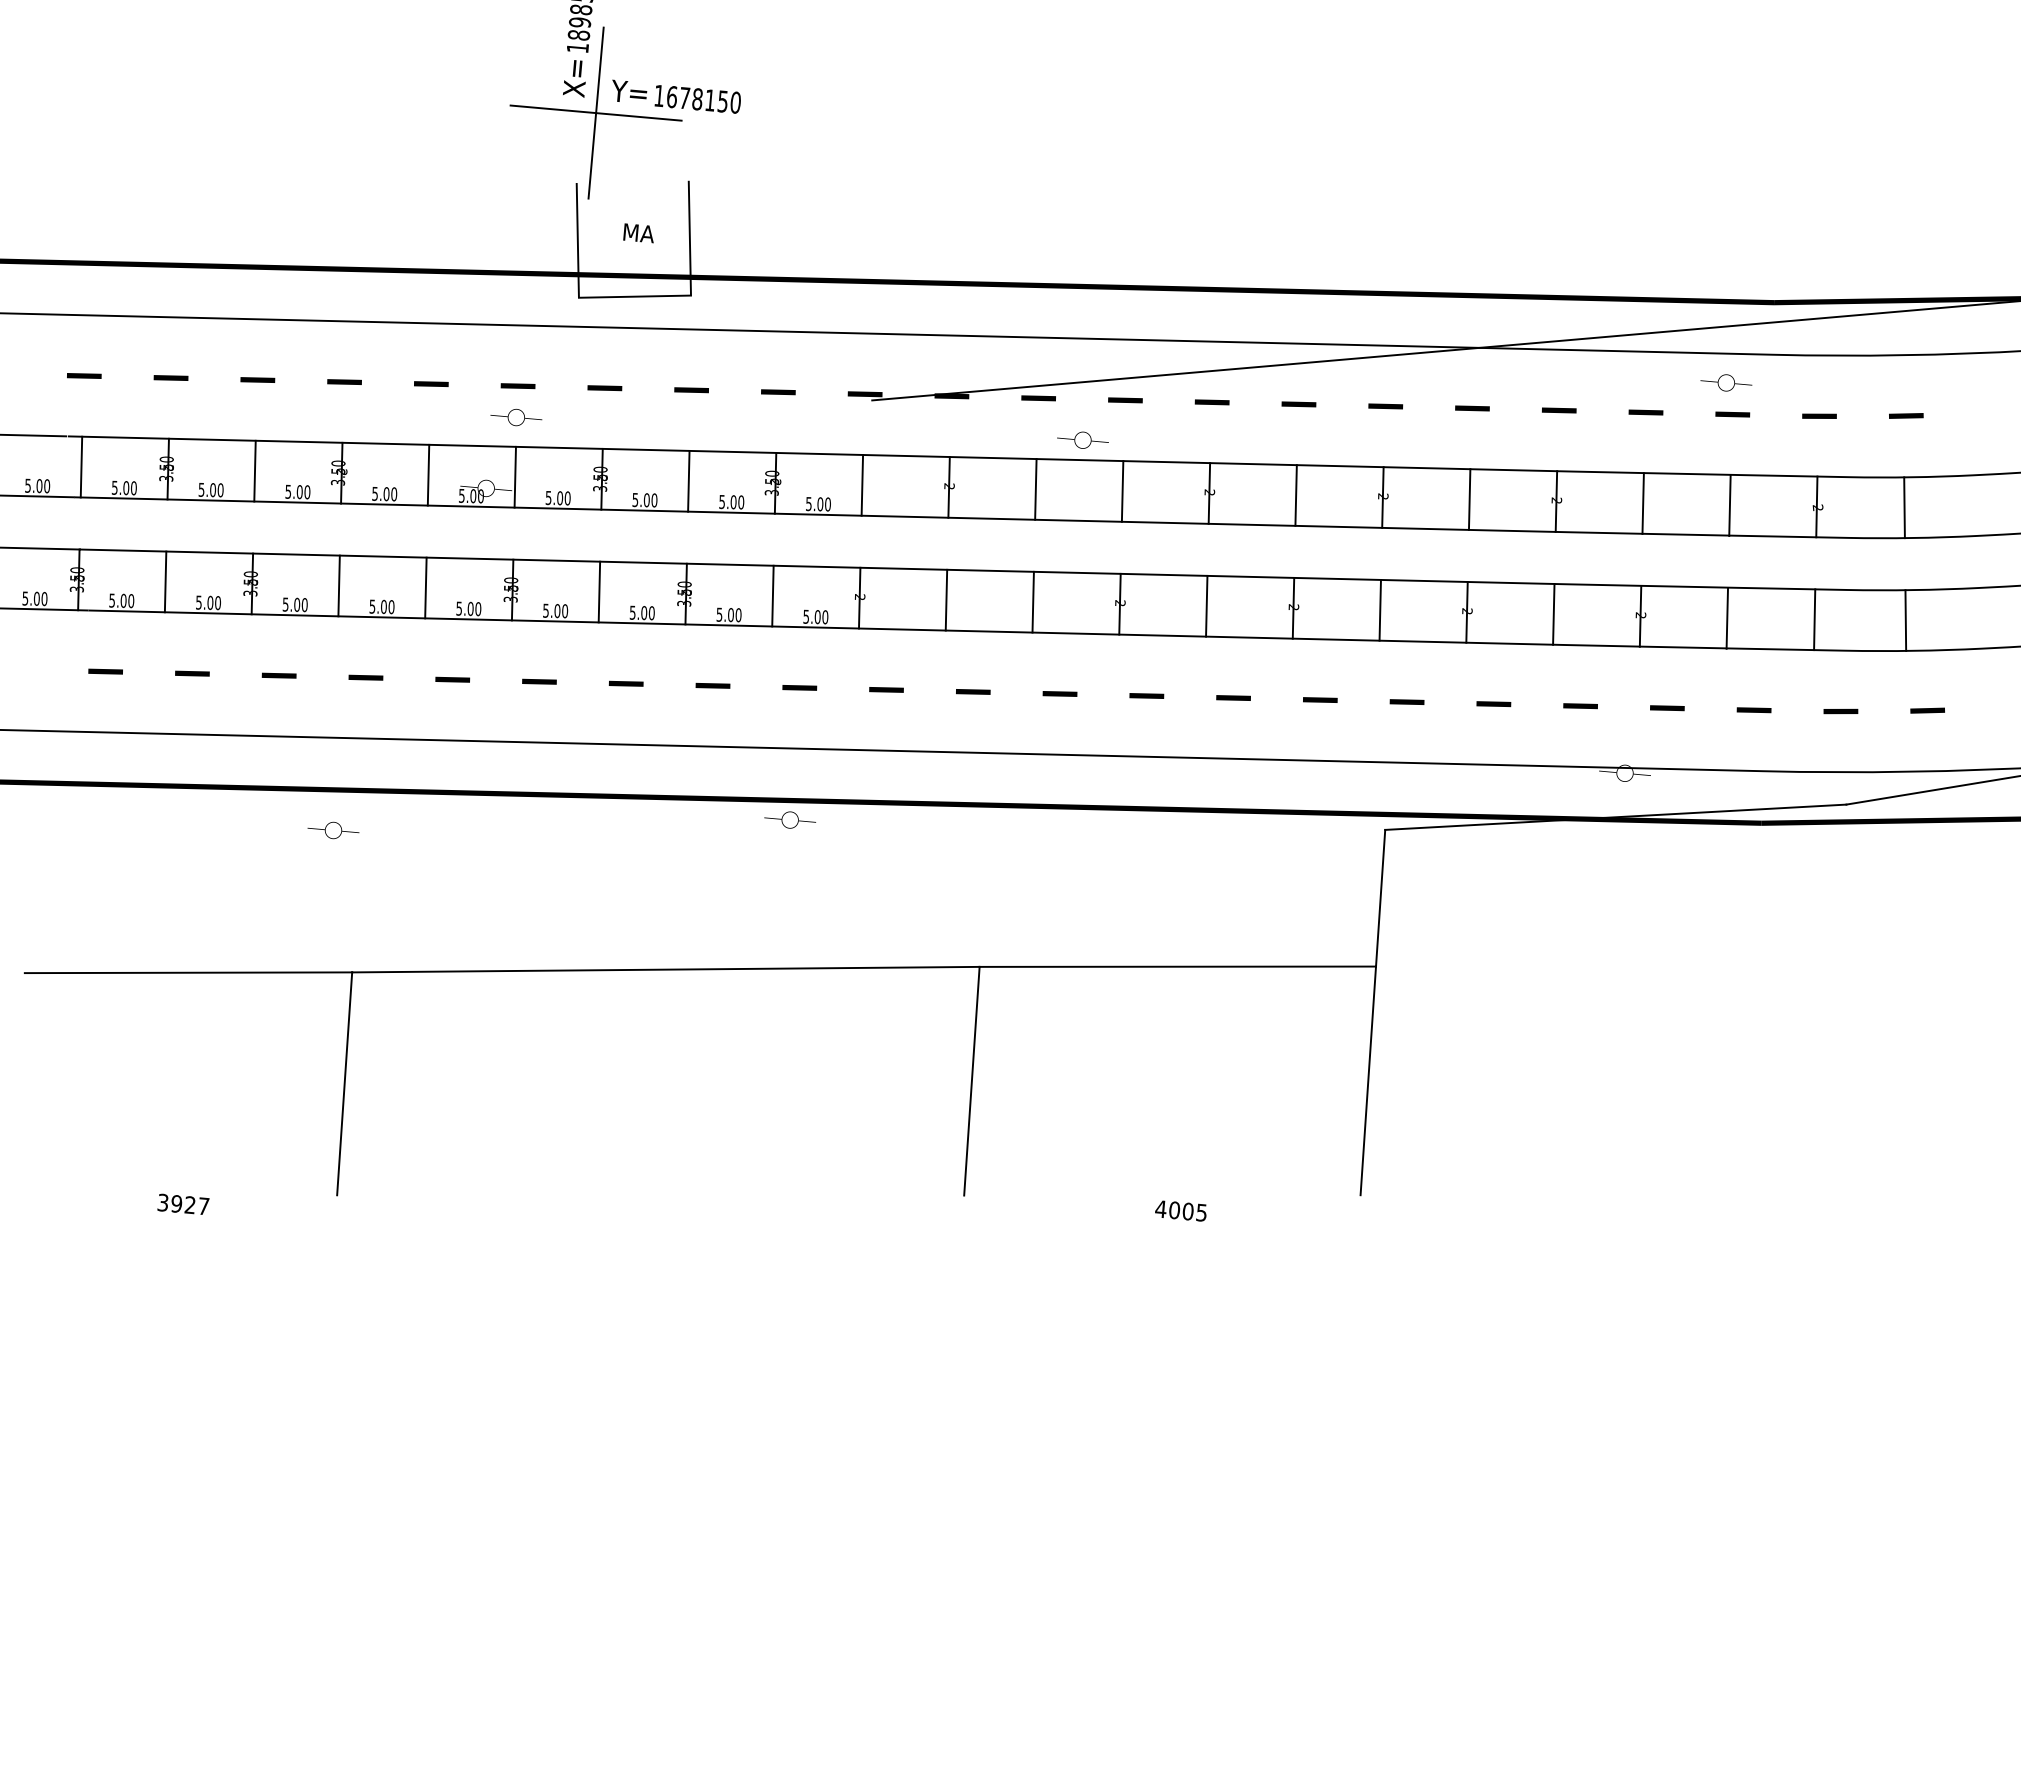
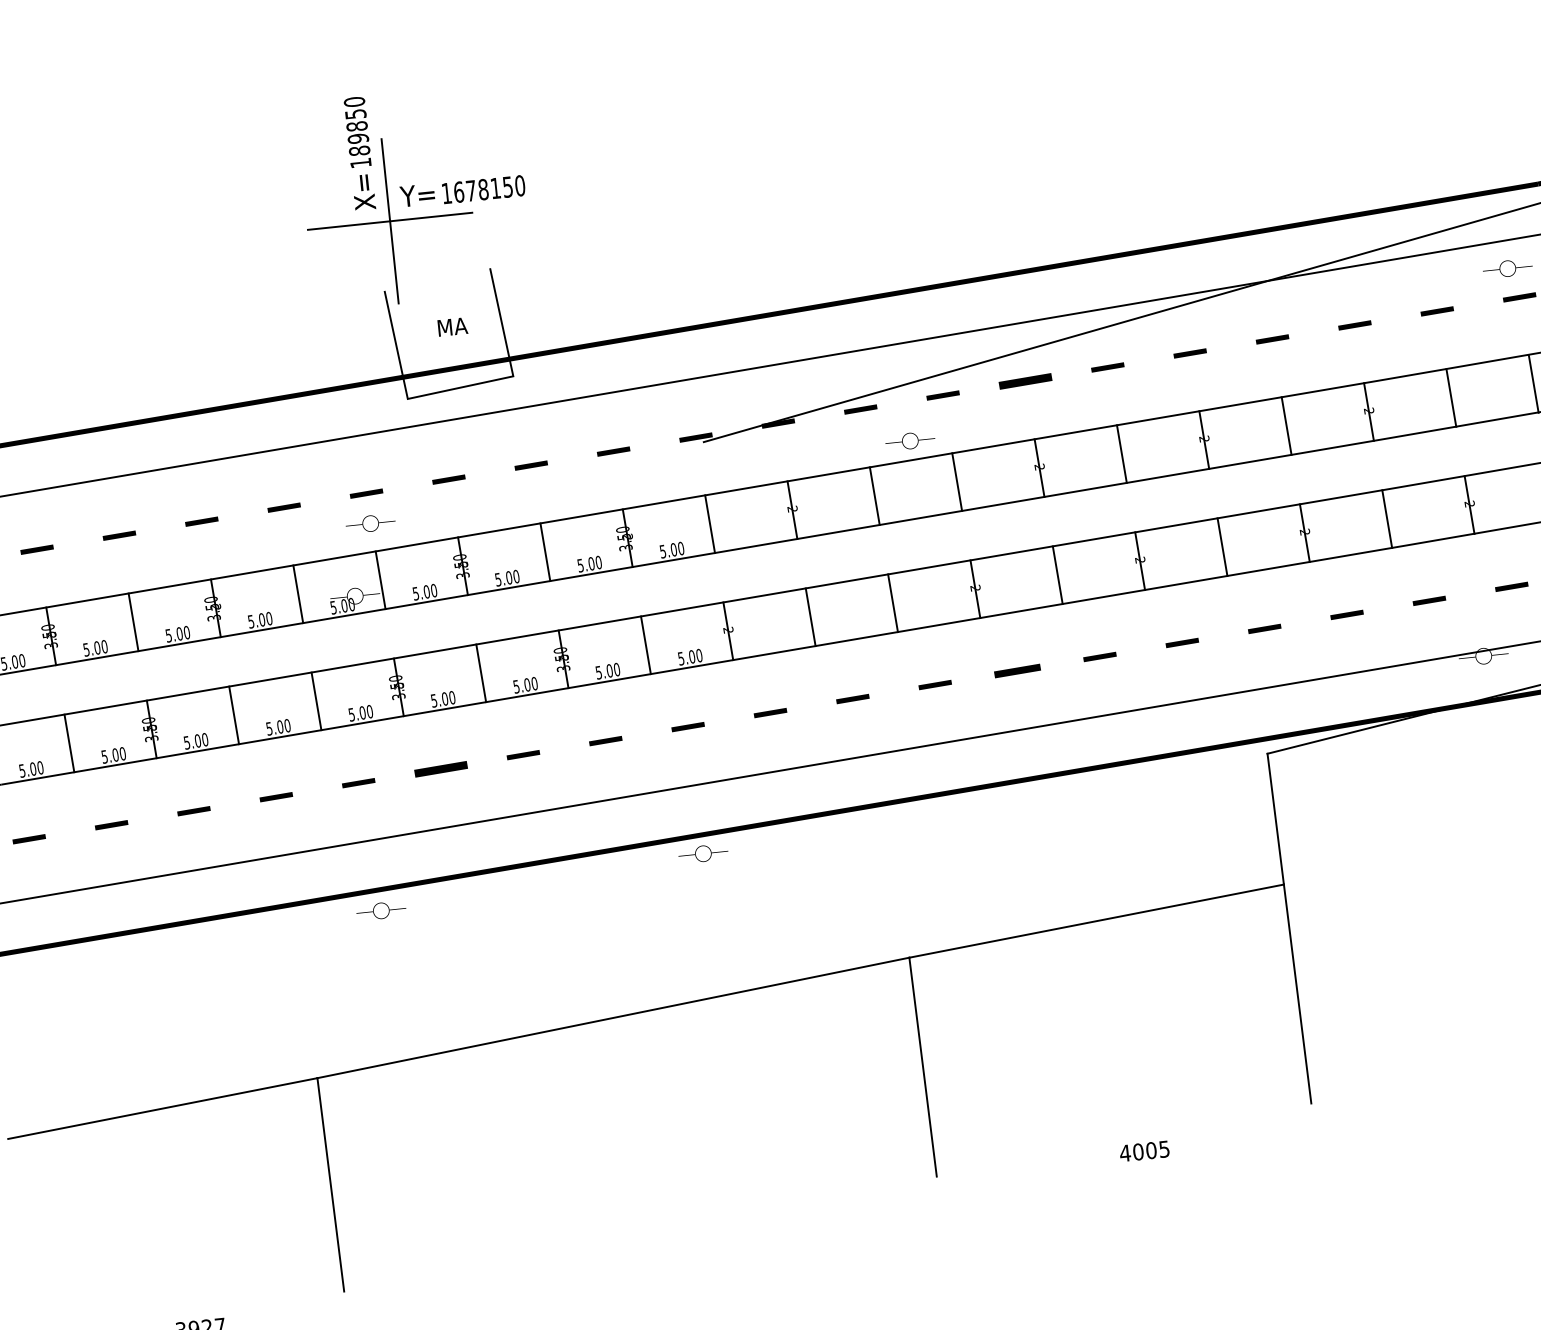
part: (1211, 402) -> (1024, 381), size x1.6
part: (539, 681) -> (441, 768), size x1.6
part: (1146, 695) -> (1017, 670), size x1.4
part: (333, 830) -> (381, 910), moved

